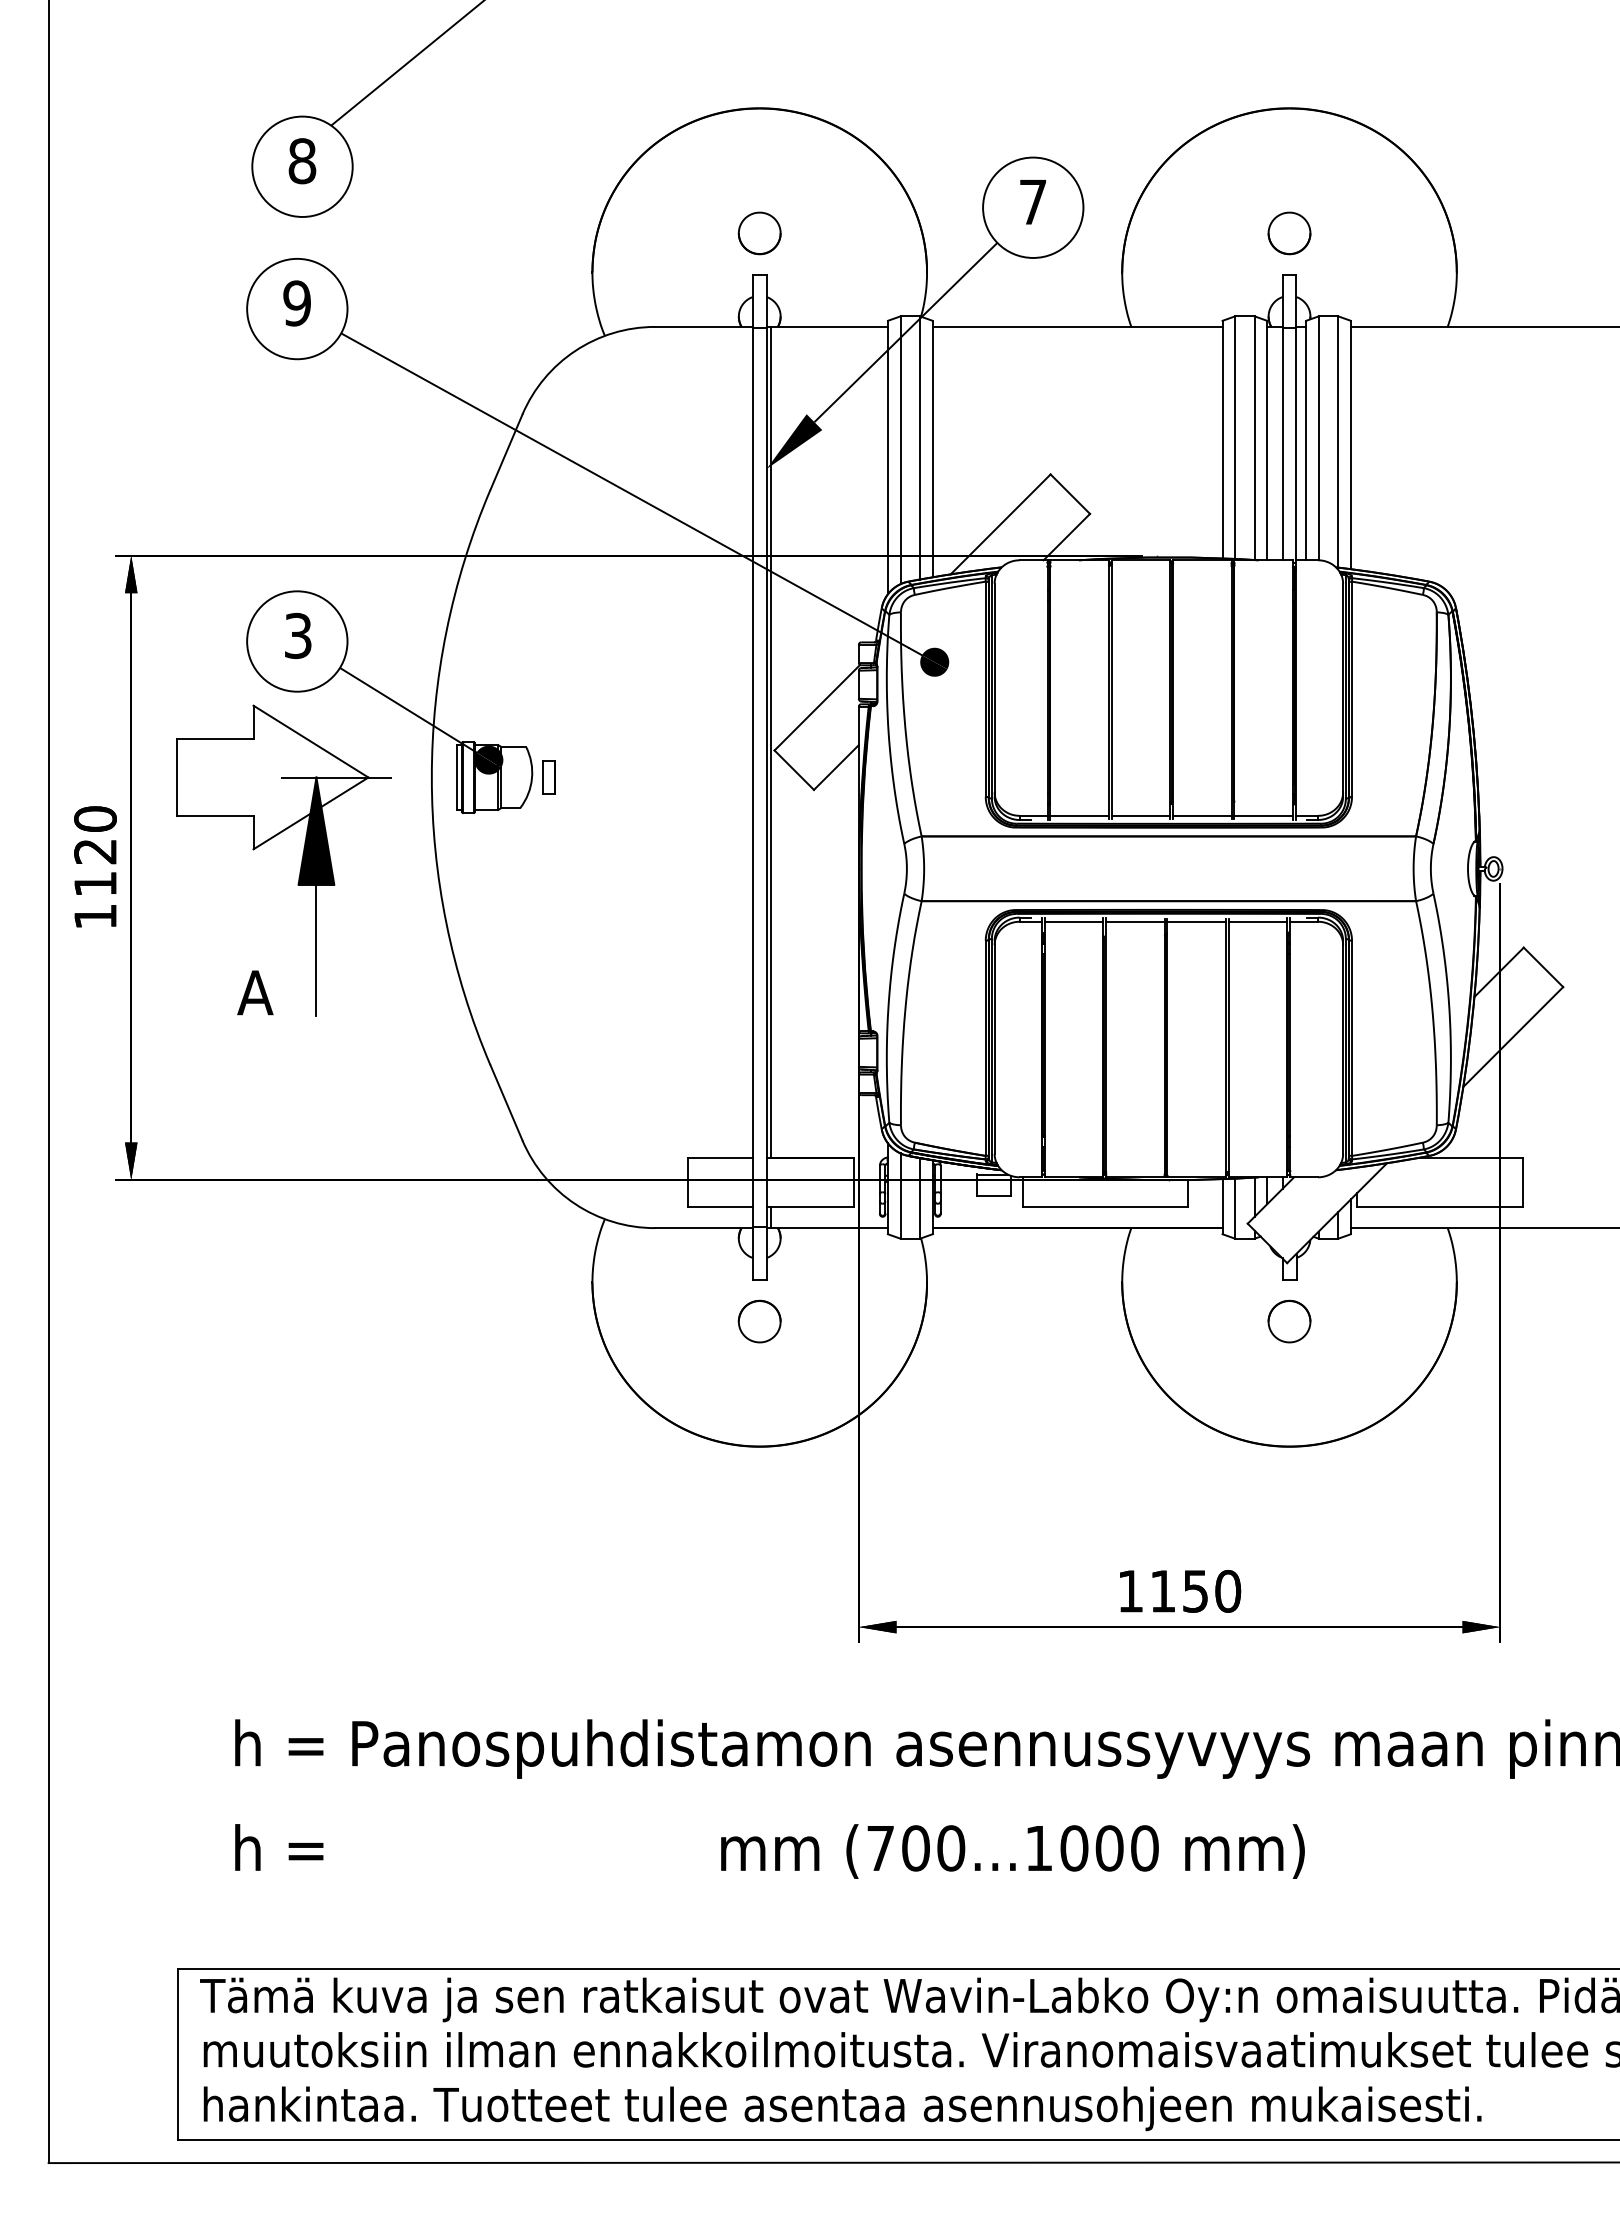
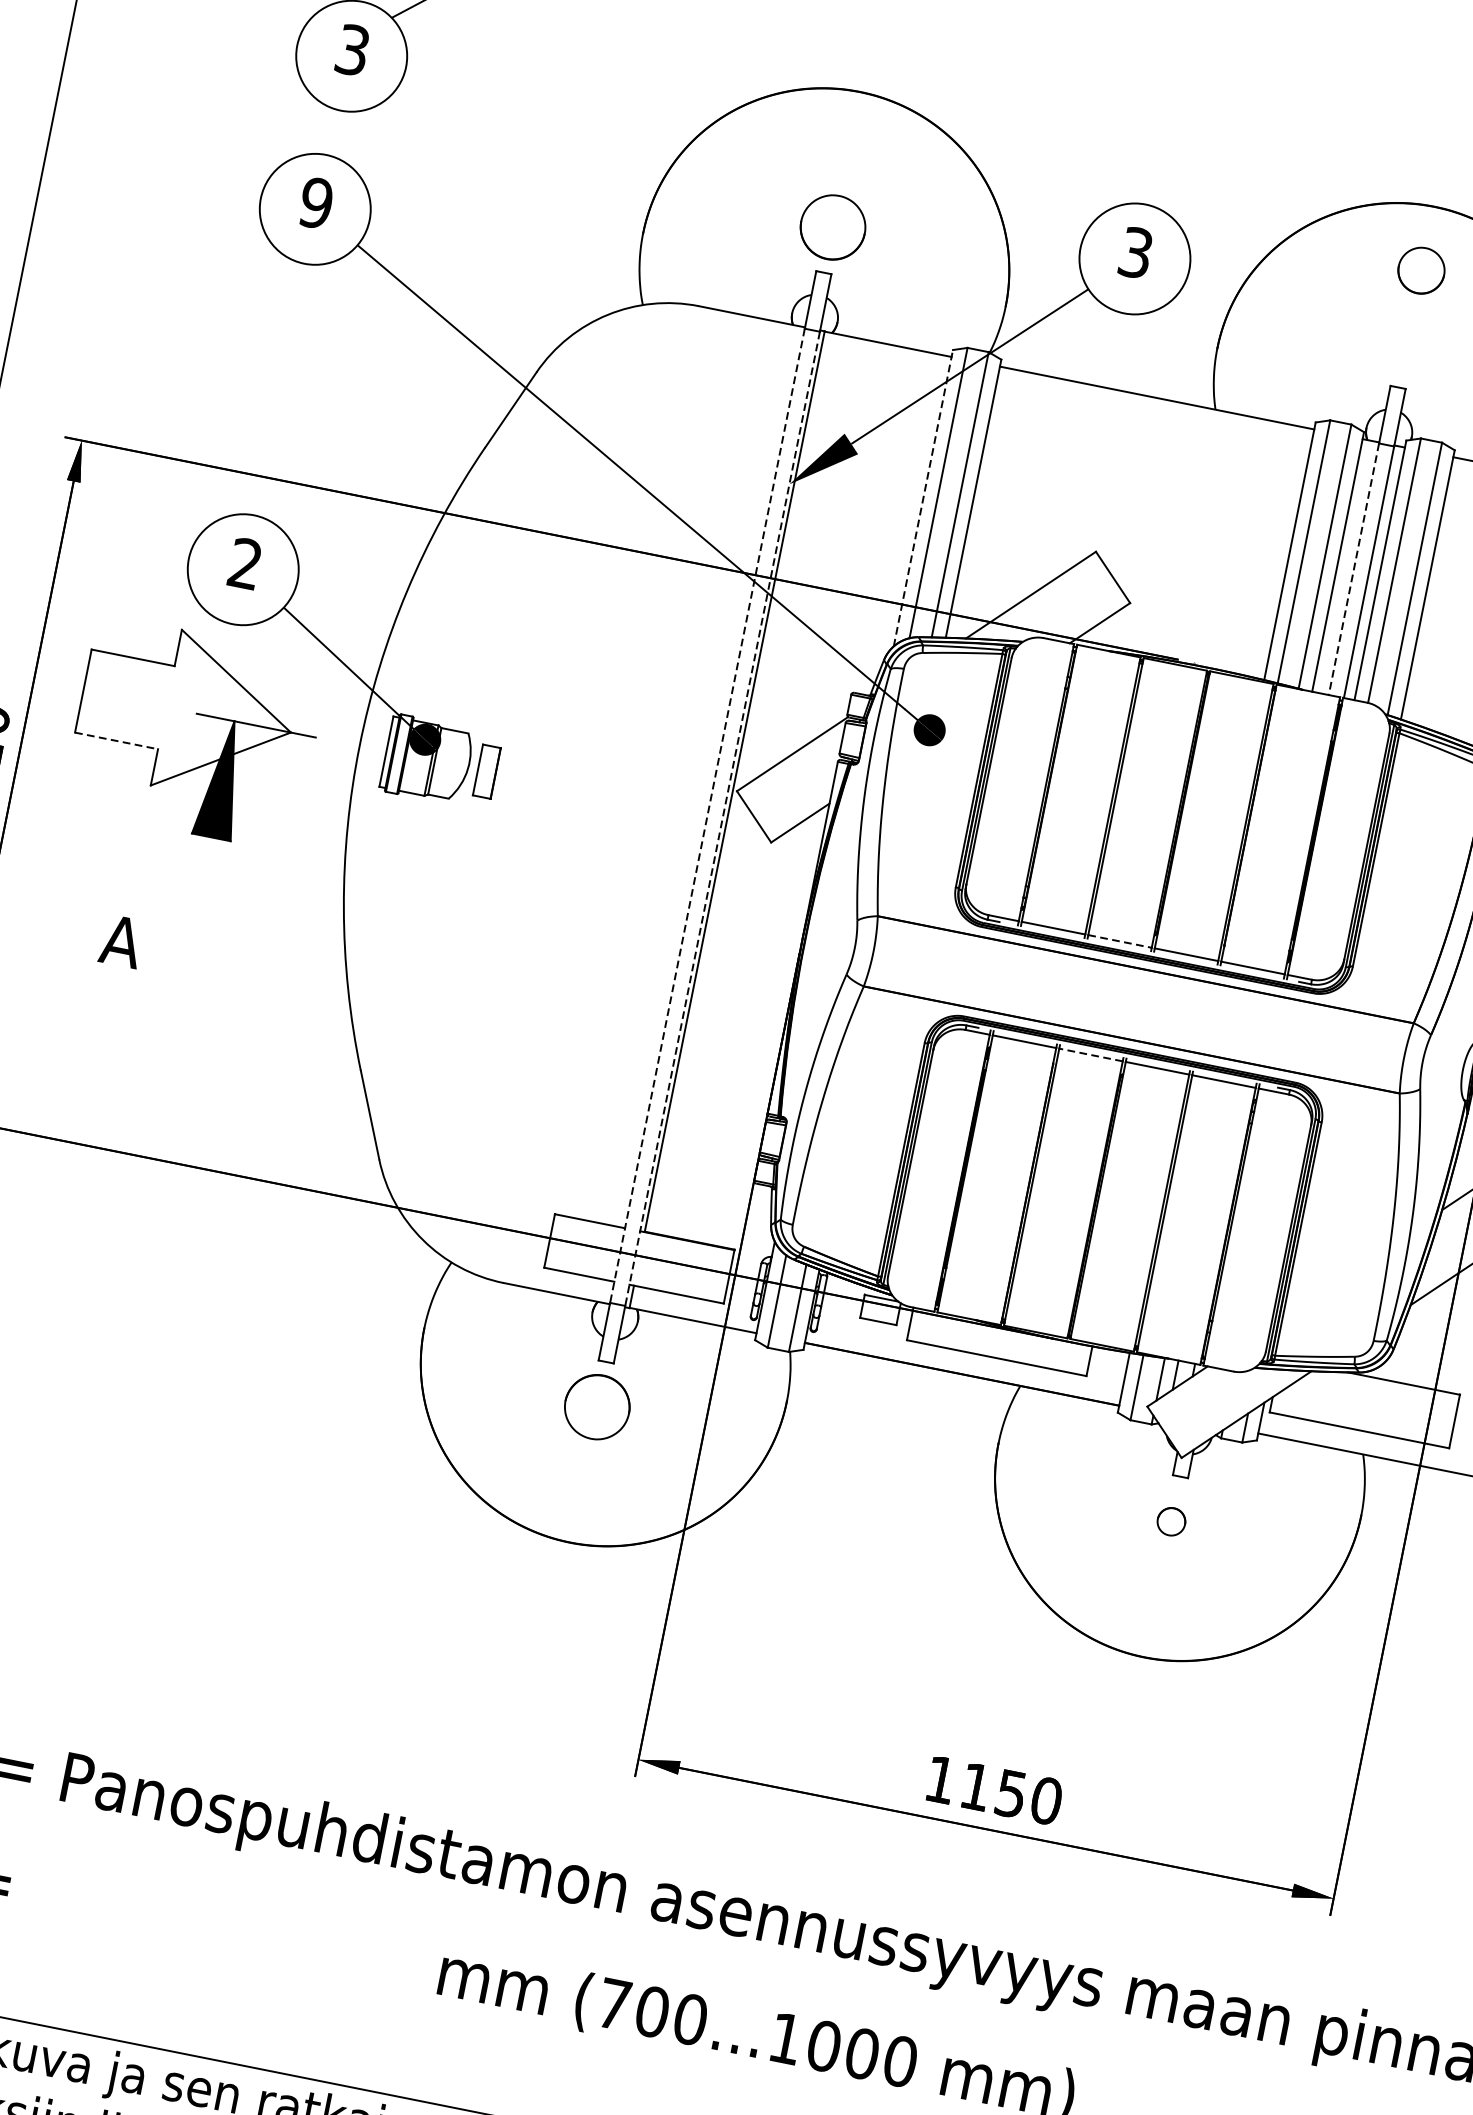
text: (302, 161) -> (352, 50), 8 -> 3
text: (1033, 202) -> (1136, 253), 7 -> 3
part: (759, 233) -> (832, 227), size x1.4
part: (1289, 233) -> (1421, 270), moved
line: (1282, 444) -> (1353, 569), solid -> dashed
line: (887, 457) -> (922, 498), solid -> dashed
text: (298, 636) -> (245, 564), 3 -> 2
part: (548, 777) -> (486, 771), size x1.4
line: (752, 778) -> (706, 816), solid -> dashed
line: (766, 778) -> (722, 819), solid -> dashed
line: (215, 815) -> (116, 740), solid -> dashed
line: (1141, 815) -> (1120, 941), solid -> dashed
line: (1134, 921) -> (1090, 1054), solid -> dashed
line: (316, 949) -> (197, 907), removed
part: (759, 1321) -> (596, 1406), size x1.4
part: (1289, 1321) -> (1171, 1521), size x0.6

